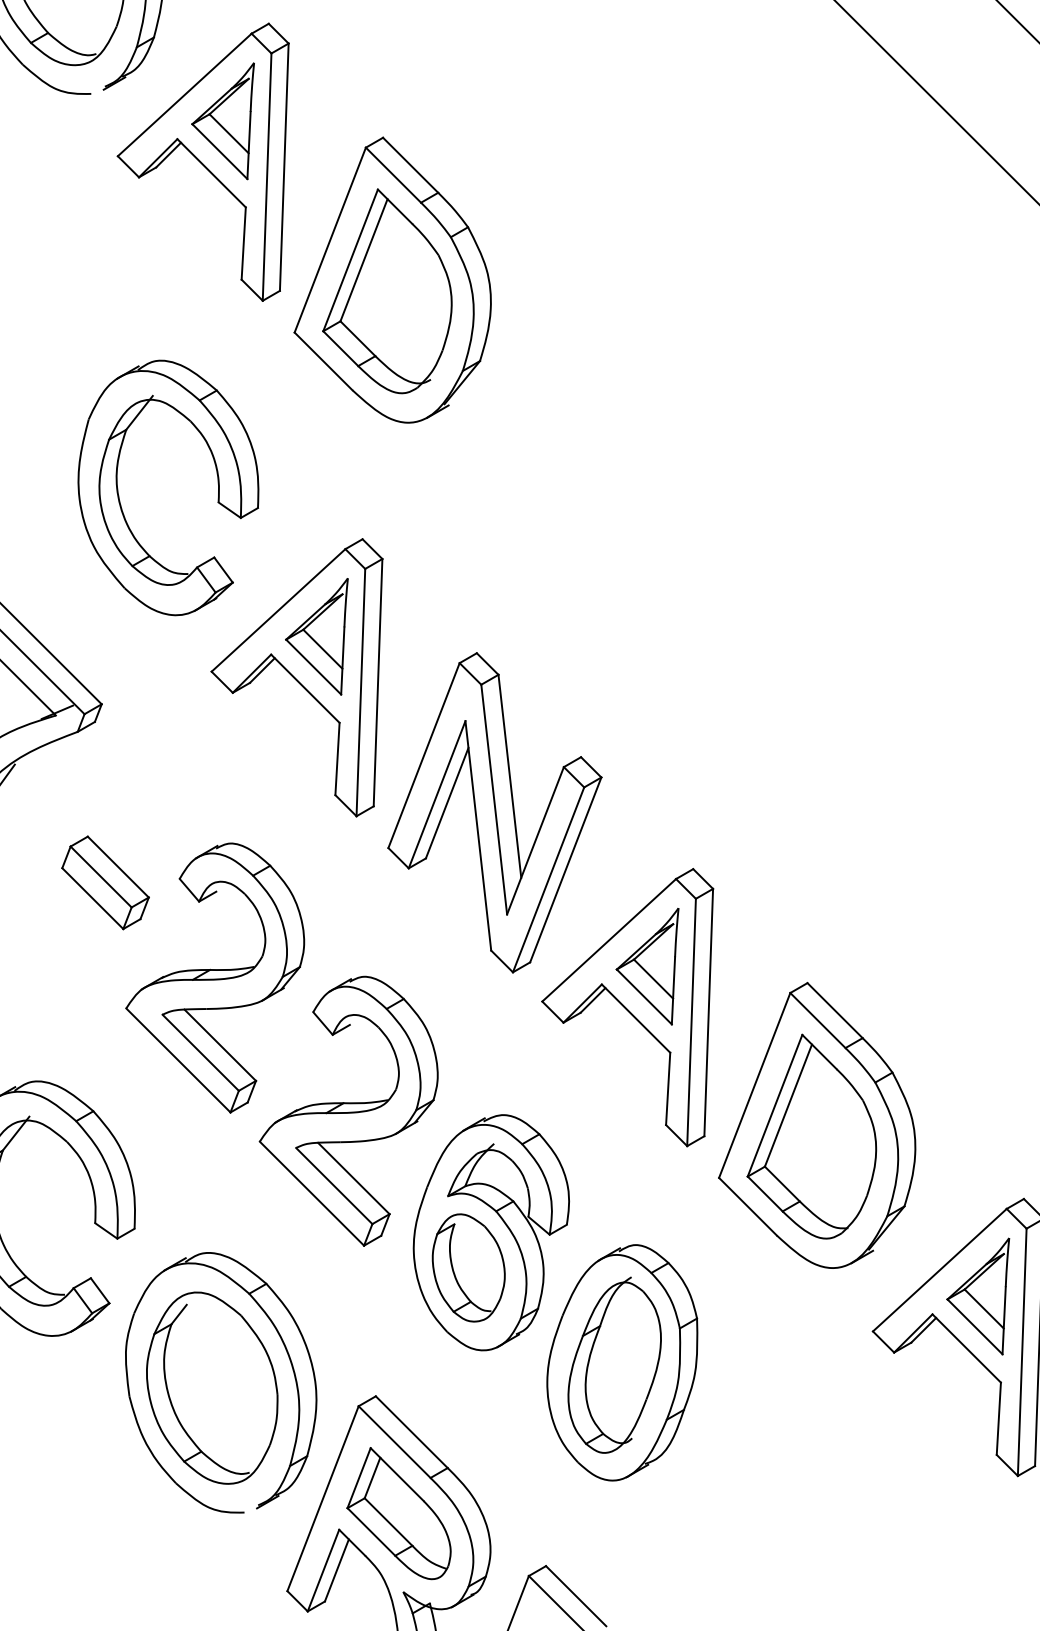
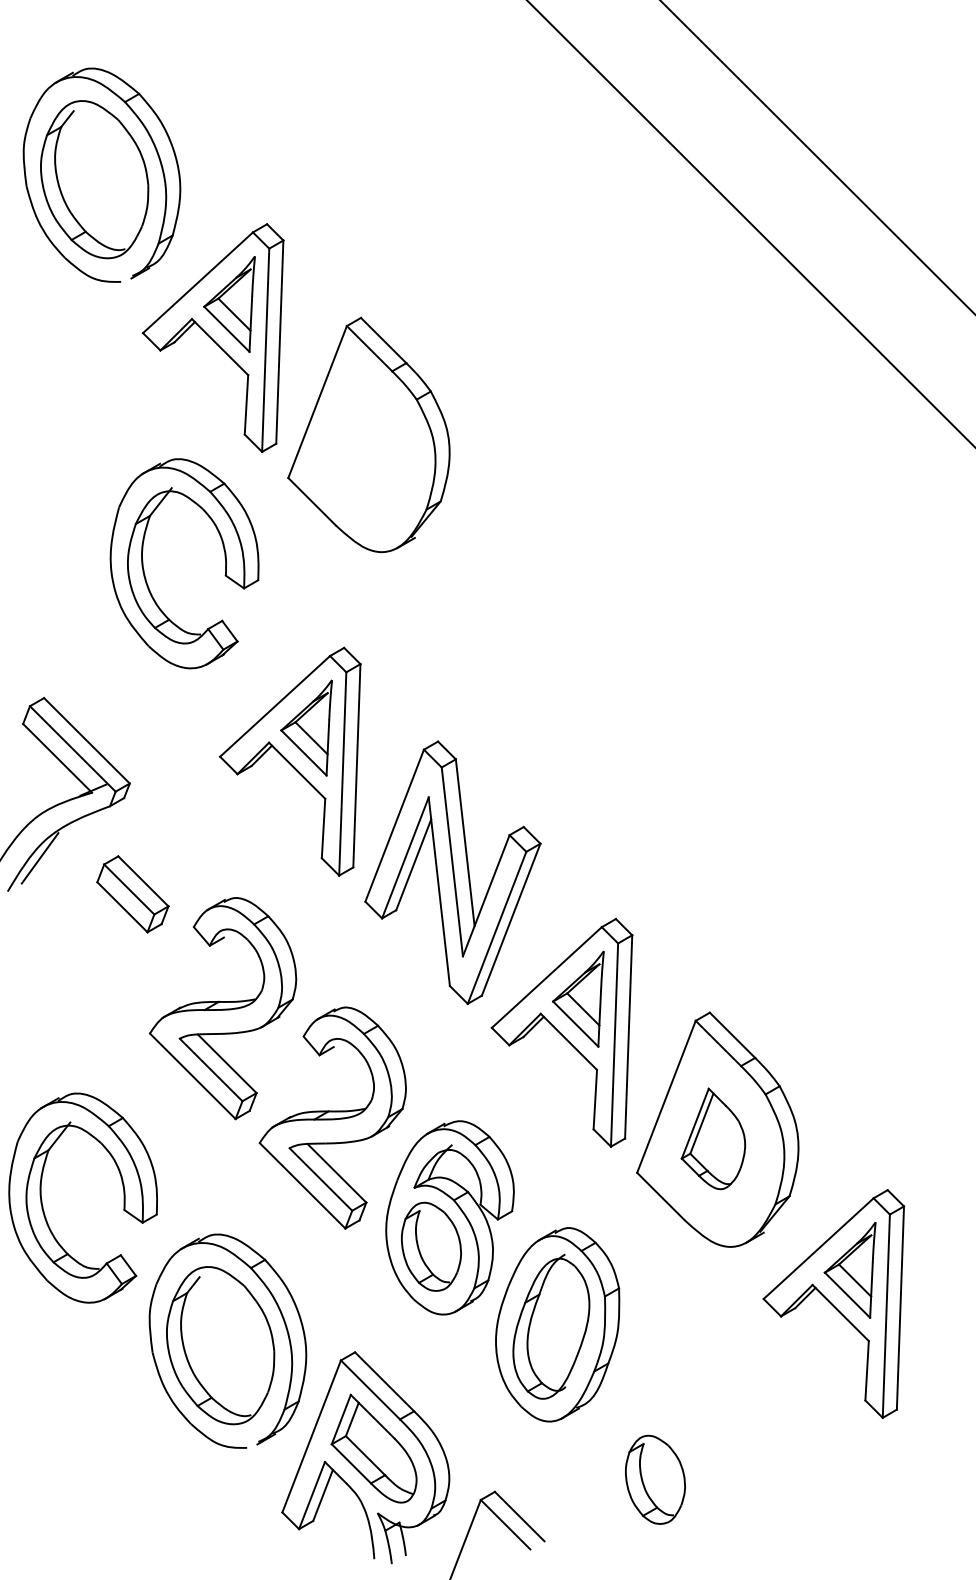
part: (387, 290) -> (364, 443), removed
part: (216, 480) -> (224, 557), moved
part: (105, 883) -> (132, 894), moved
part: (811, 1136) -> (713, 1138), size x0.6
part: (741, 1551) -> (655, 1479), added

